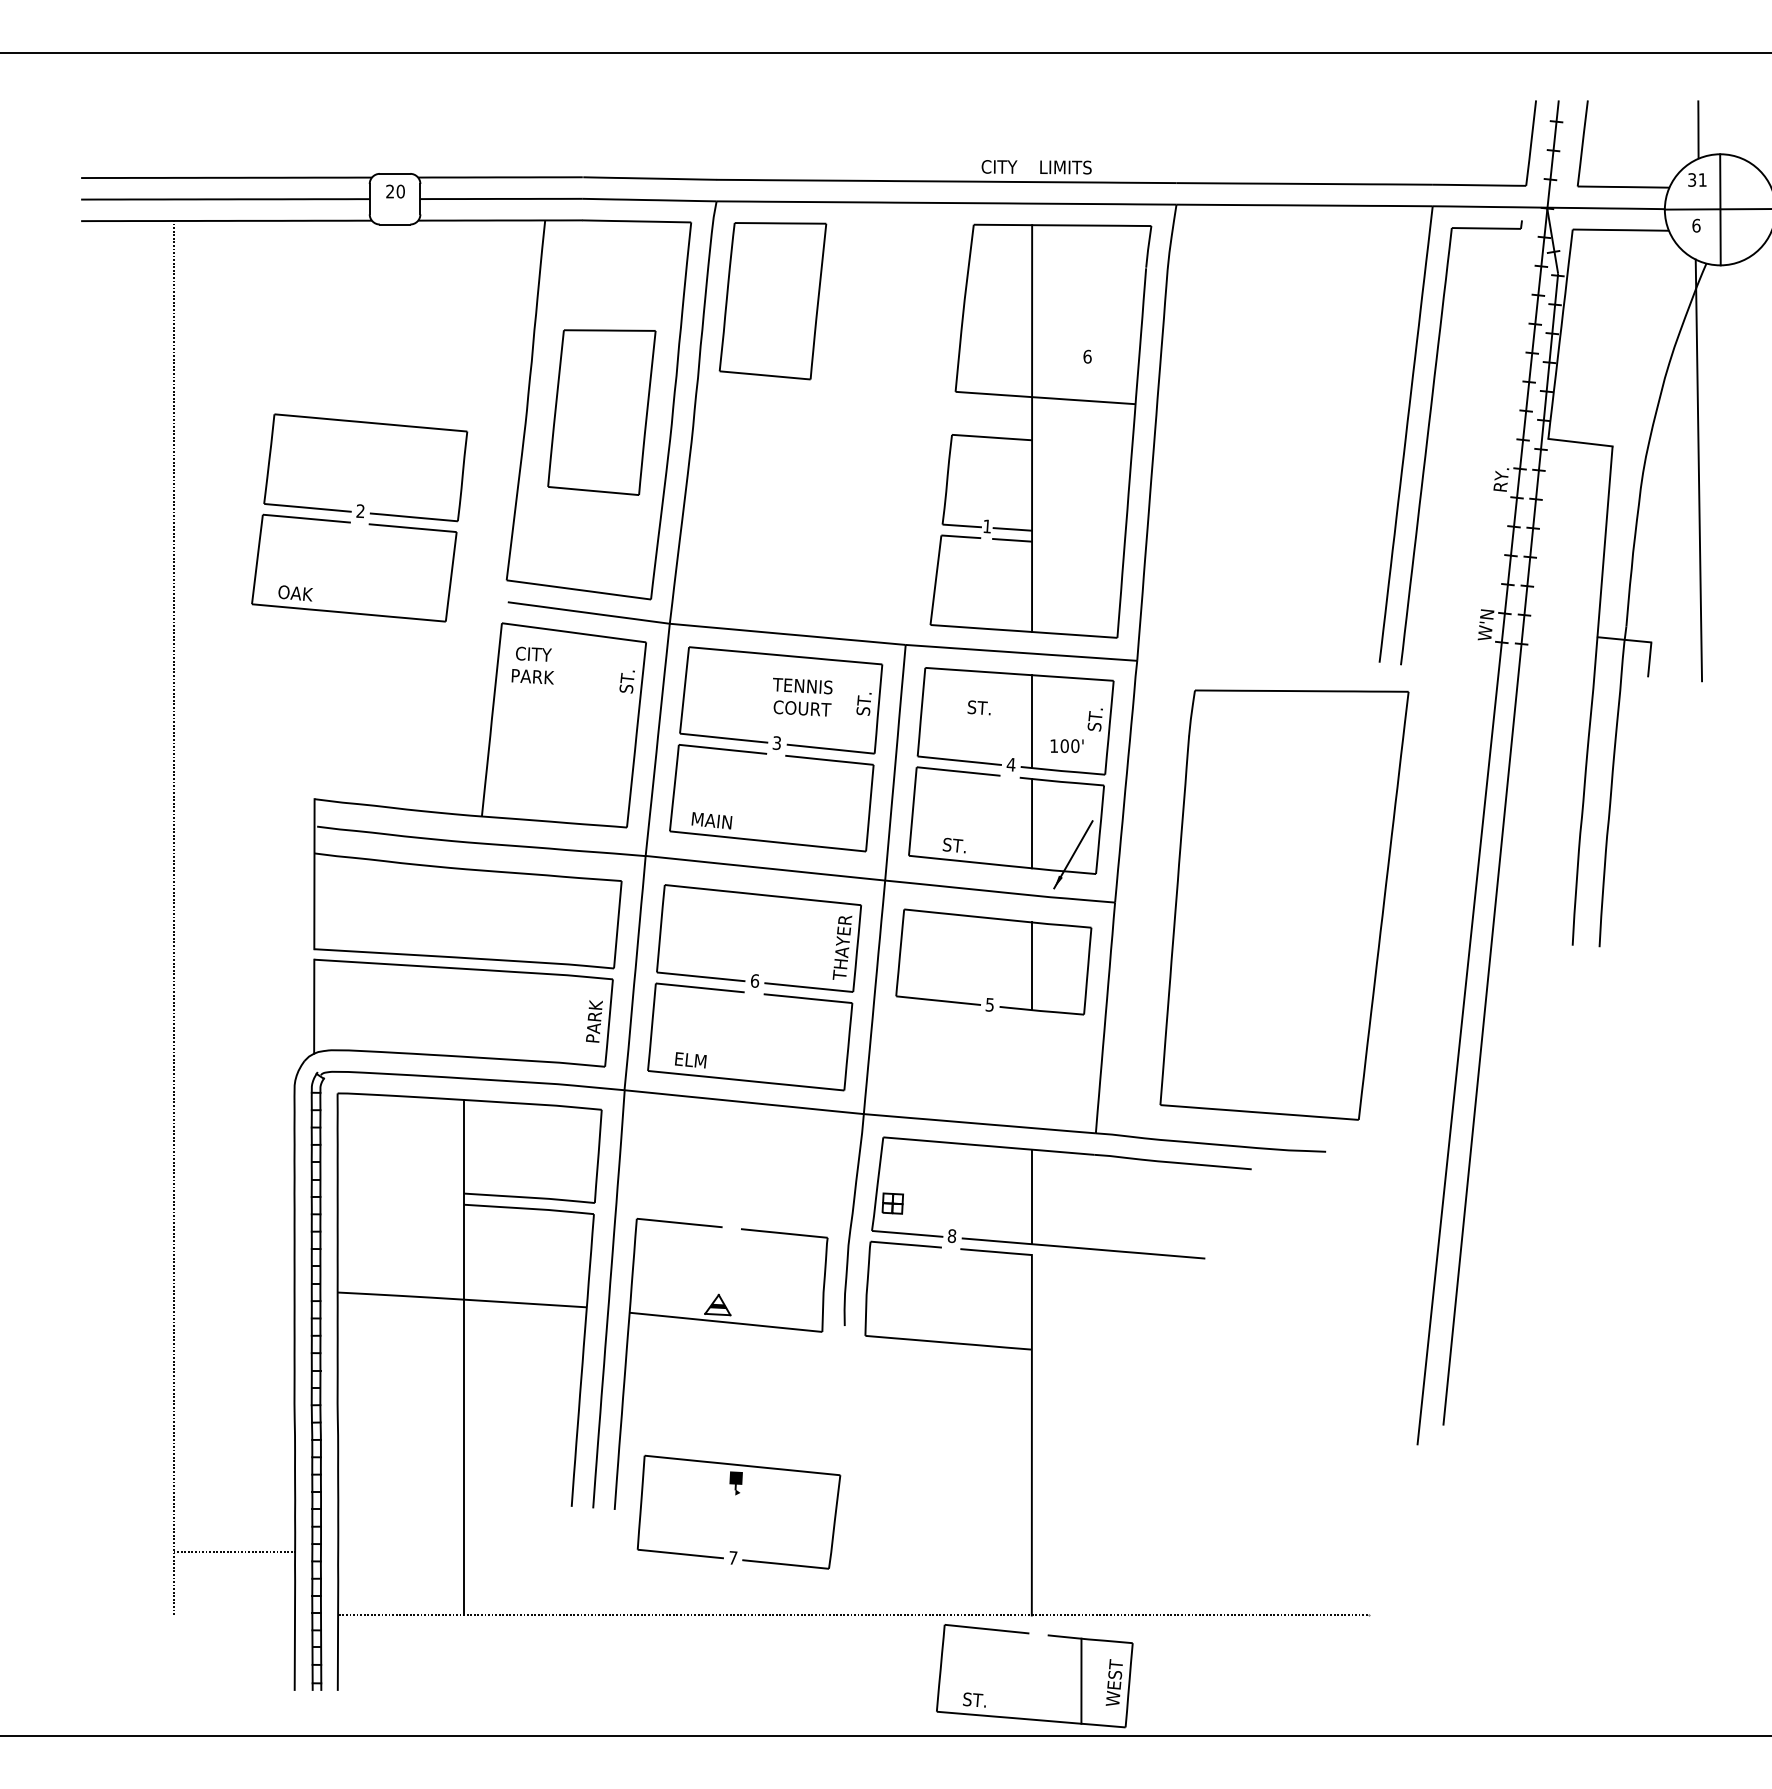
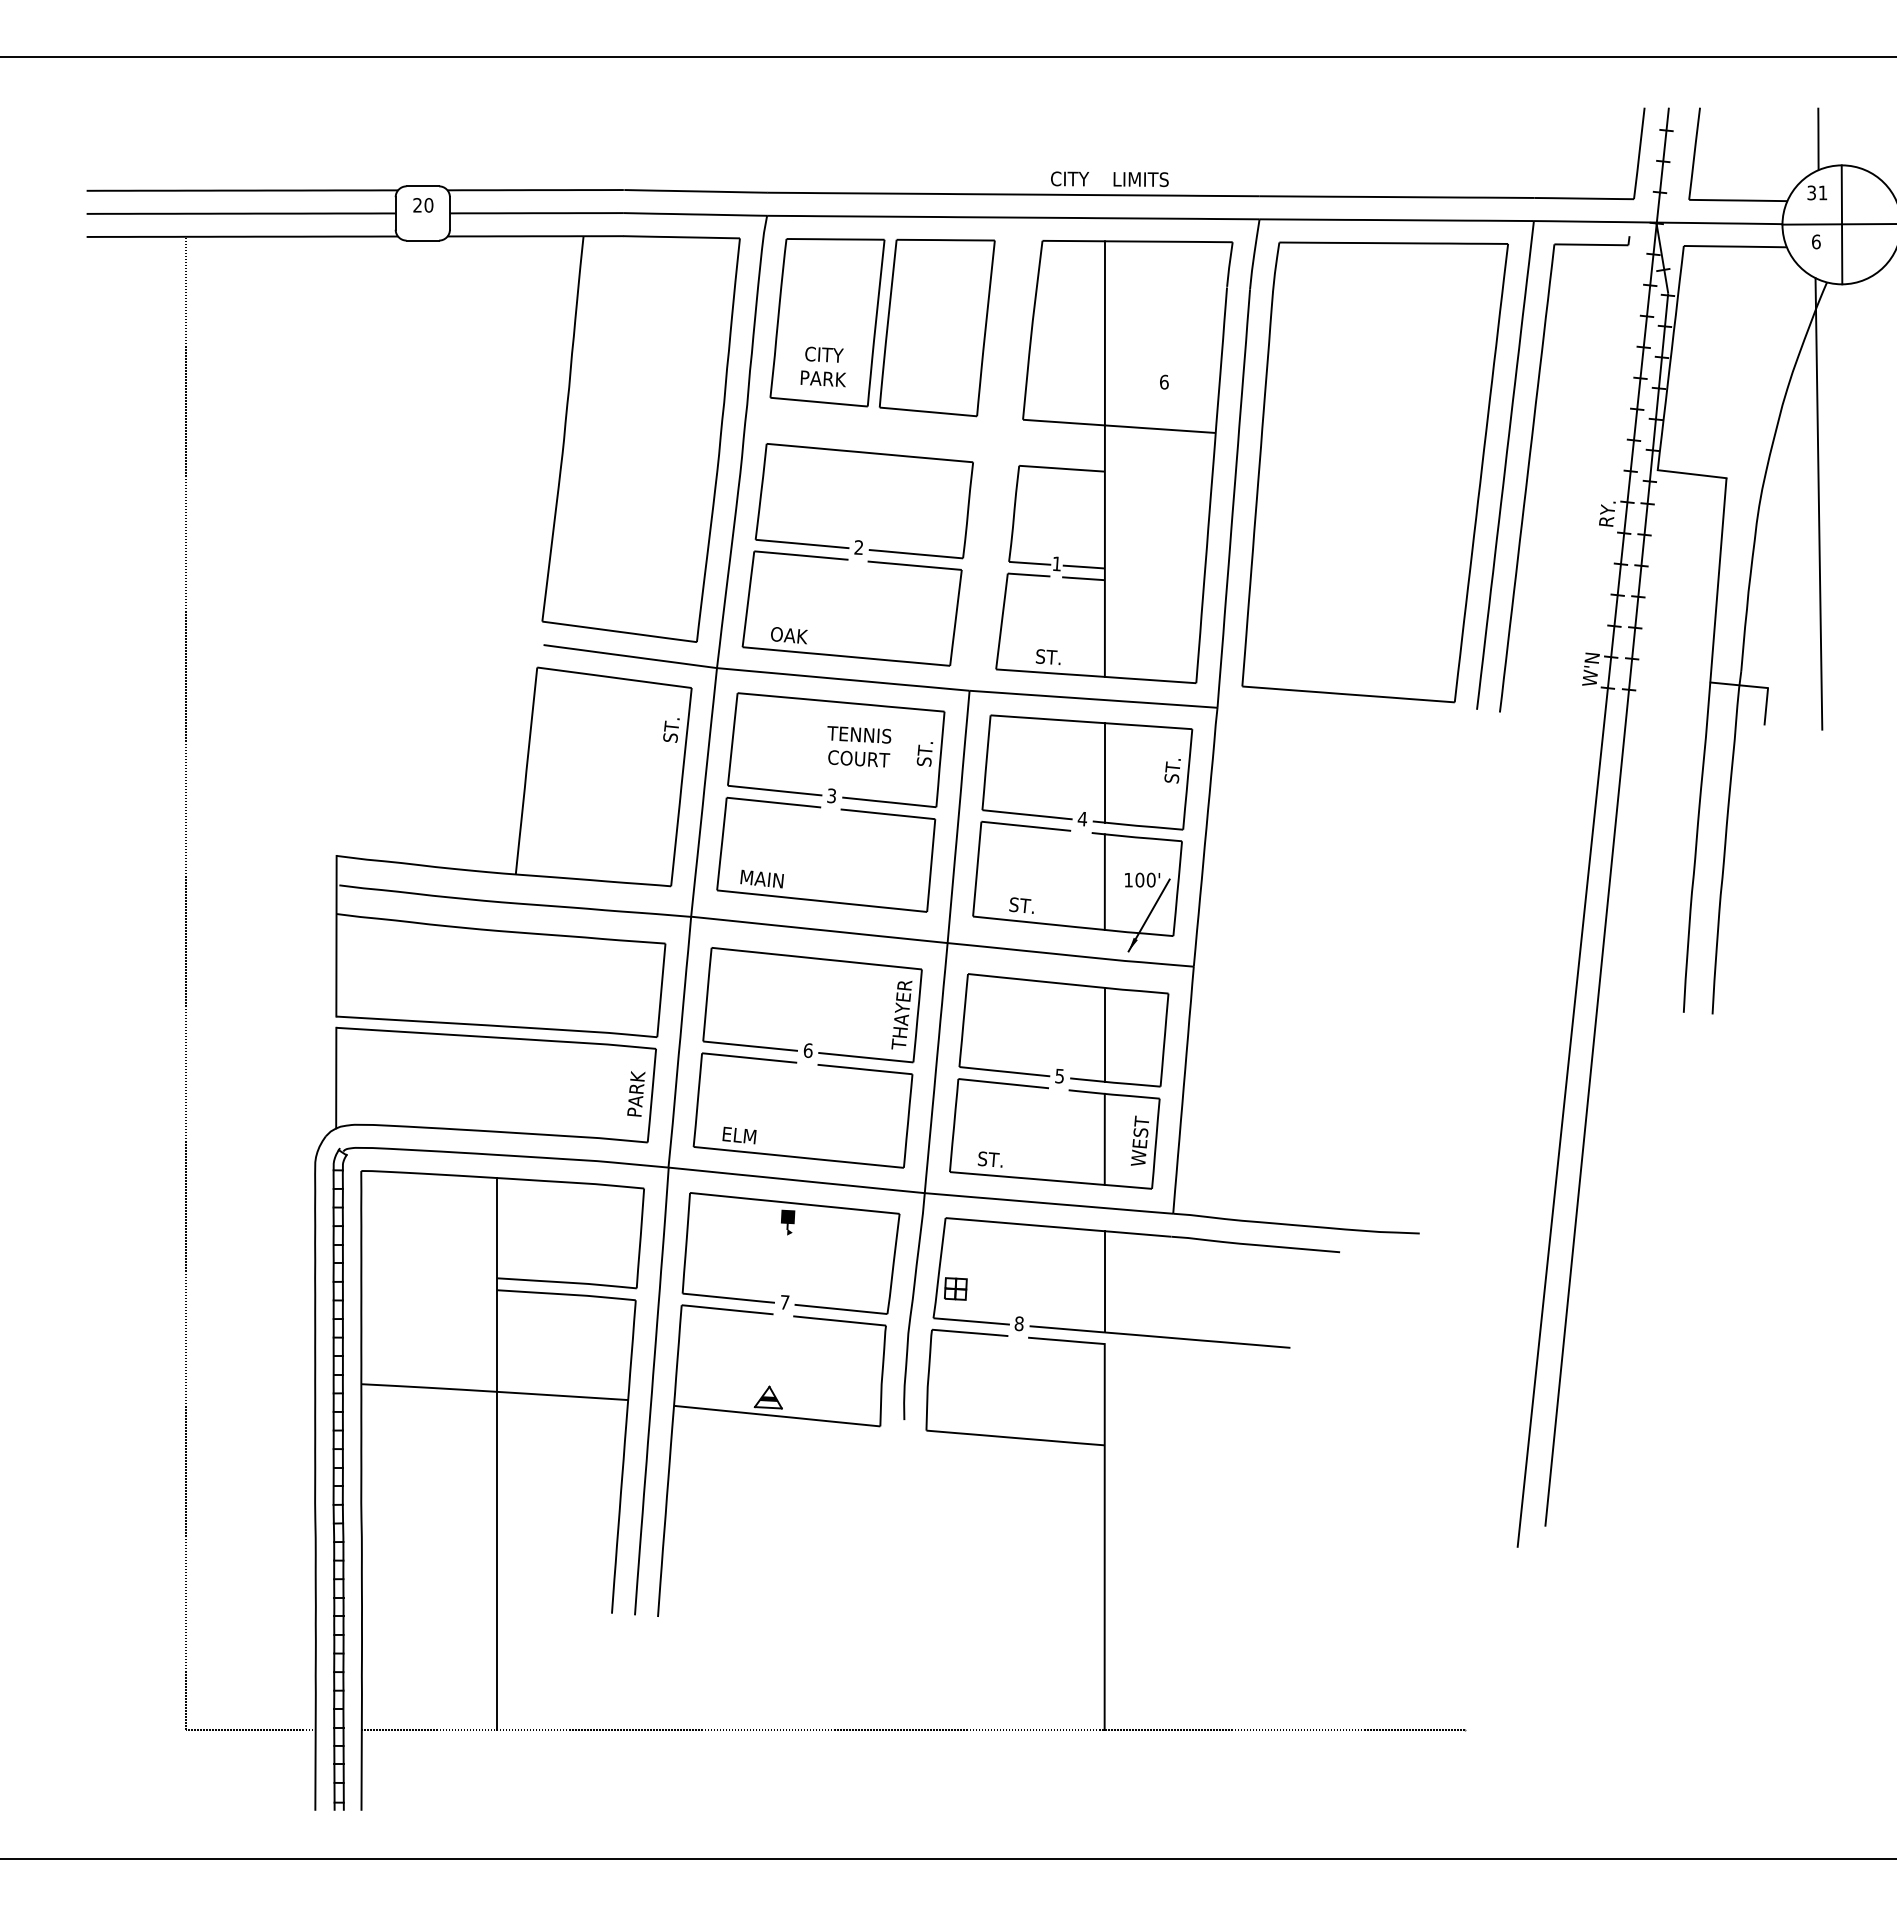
part: (601, 412) -> (936, 327), moved
part: (359, 517) -> (857, 554), moved
text: (532, 665) -> (822, 366), moved
text: (978, 707) -> (1047, 656), moved
text: (1067, 745) -> (1142, 879), moved
part: (1283, 905) -> (1374, 472), moved
part: (735, 1495) -> (787, 1235), moved
line: (234, 1552) -> (250, 1730), moved
part: (1028, 1634) -> (1048, 1089), moved

